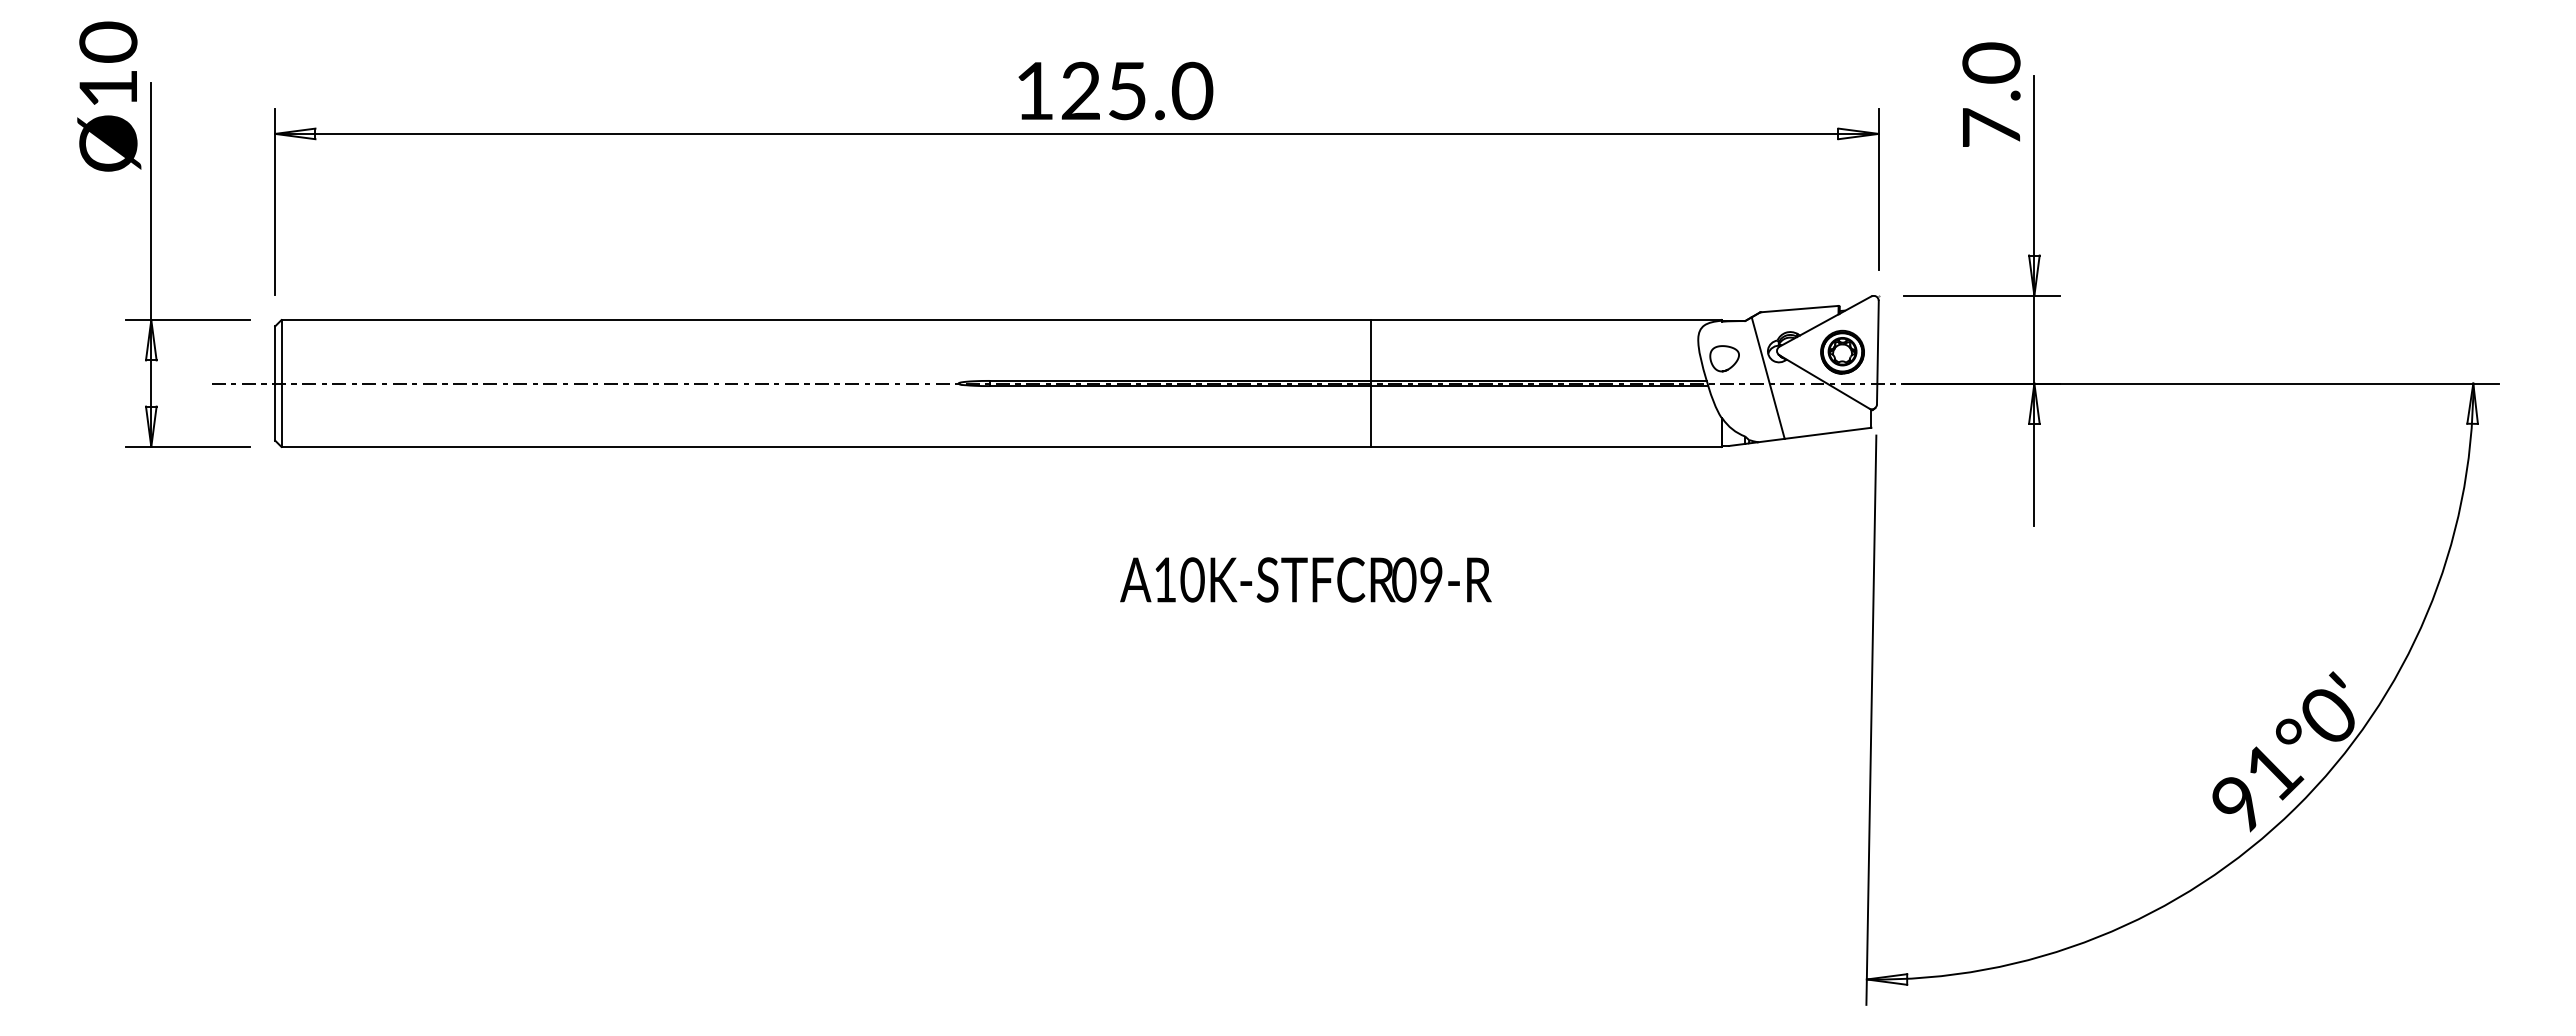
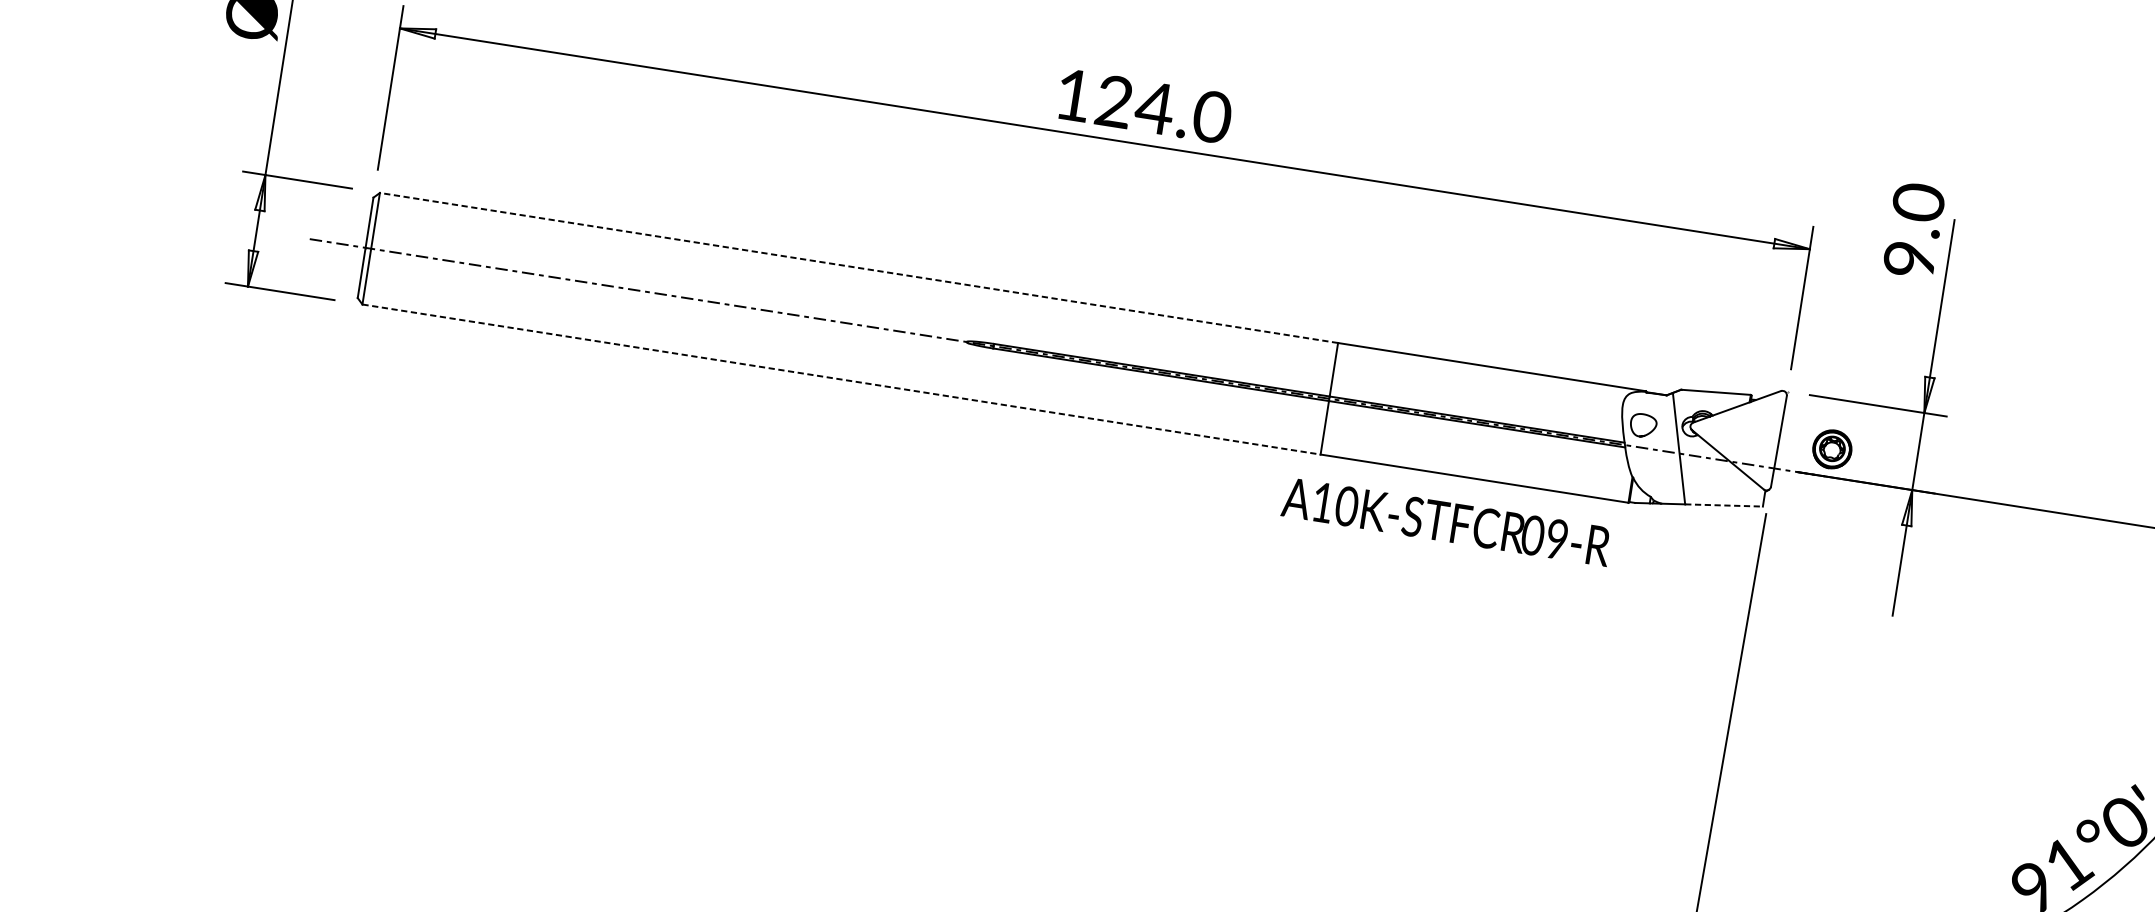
text: (1126, 91) -> (1154, 108), 125.0 -> 124.0
text: (1991, 127) -> (1909, 259), 7.0 -> 9.0
line: (826, 320) -> (859, 268), solid -> dashed
part: (1842, 351) -> (1832, 448), moved
line: (1828, 433) -> (1724, 505), solid -> dashed
line: (826, 446) -> (841, 379), solid -> dashed
text: (1305, 579) -> (1446, 521), moved

